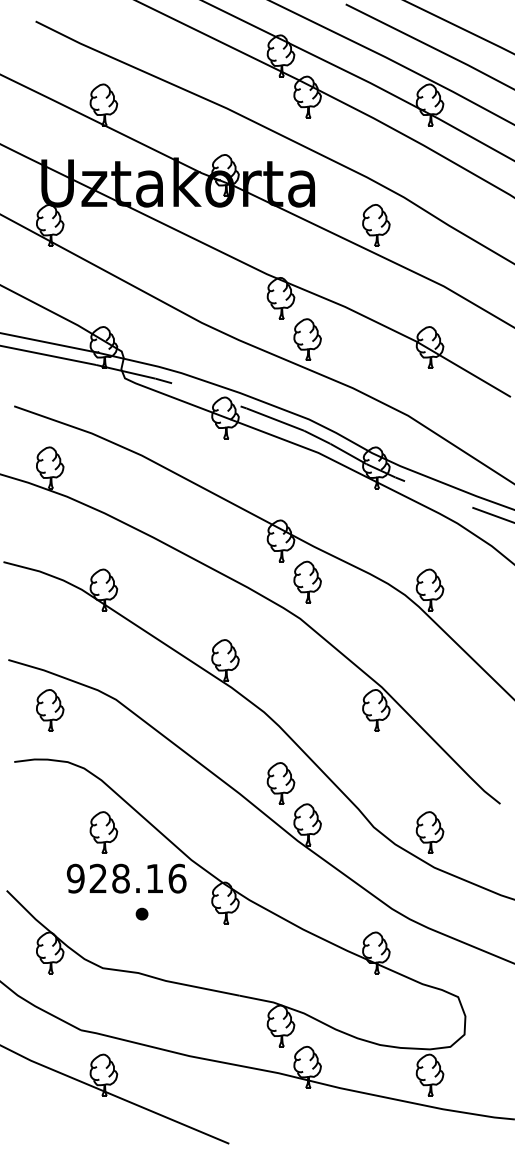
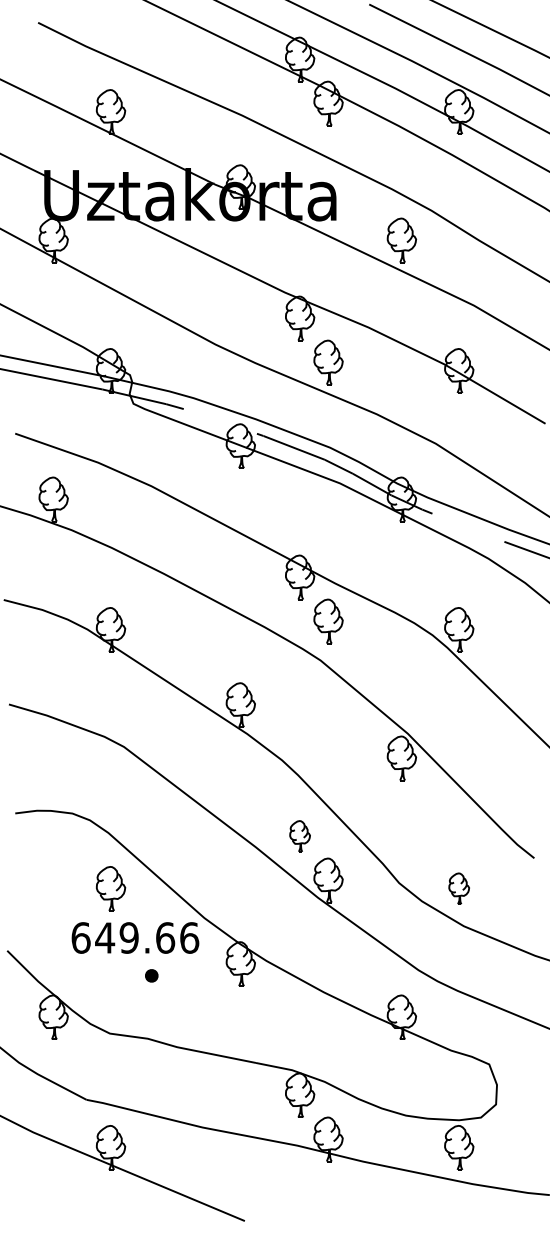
part: (50, 710) -> (53, 758), removed
part: (280, 783) -> (299, 836), size x0.7
part: (429, 832) -> (458, 888), size x0.7
text: (114, 878) -> (122, 937), 928.16 -> 649.66

